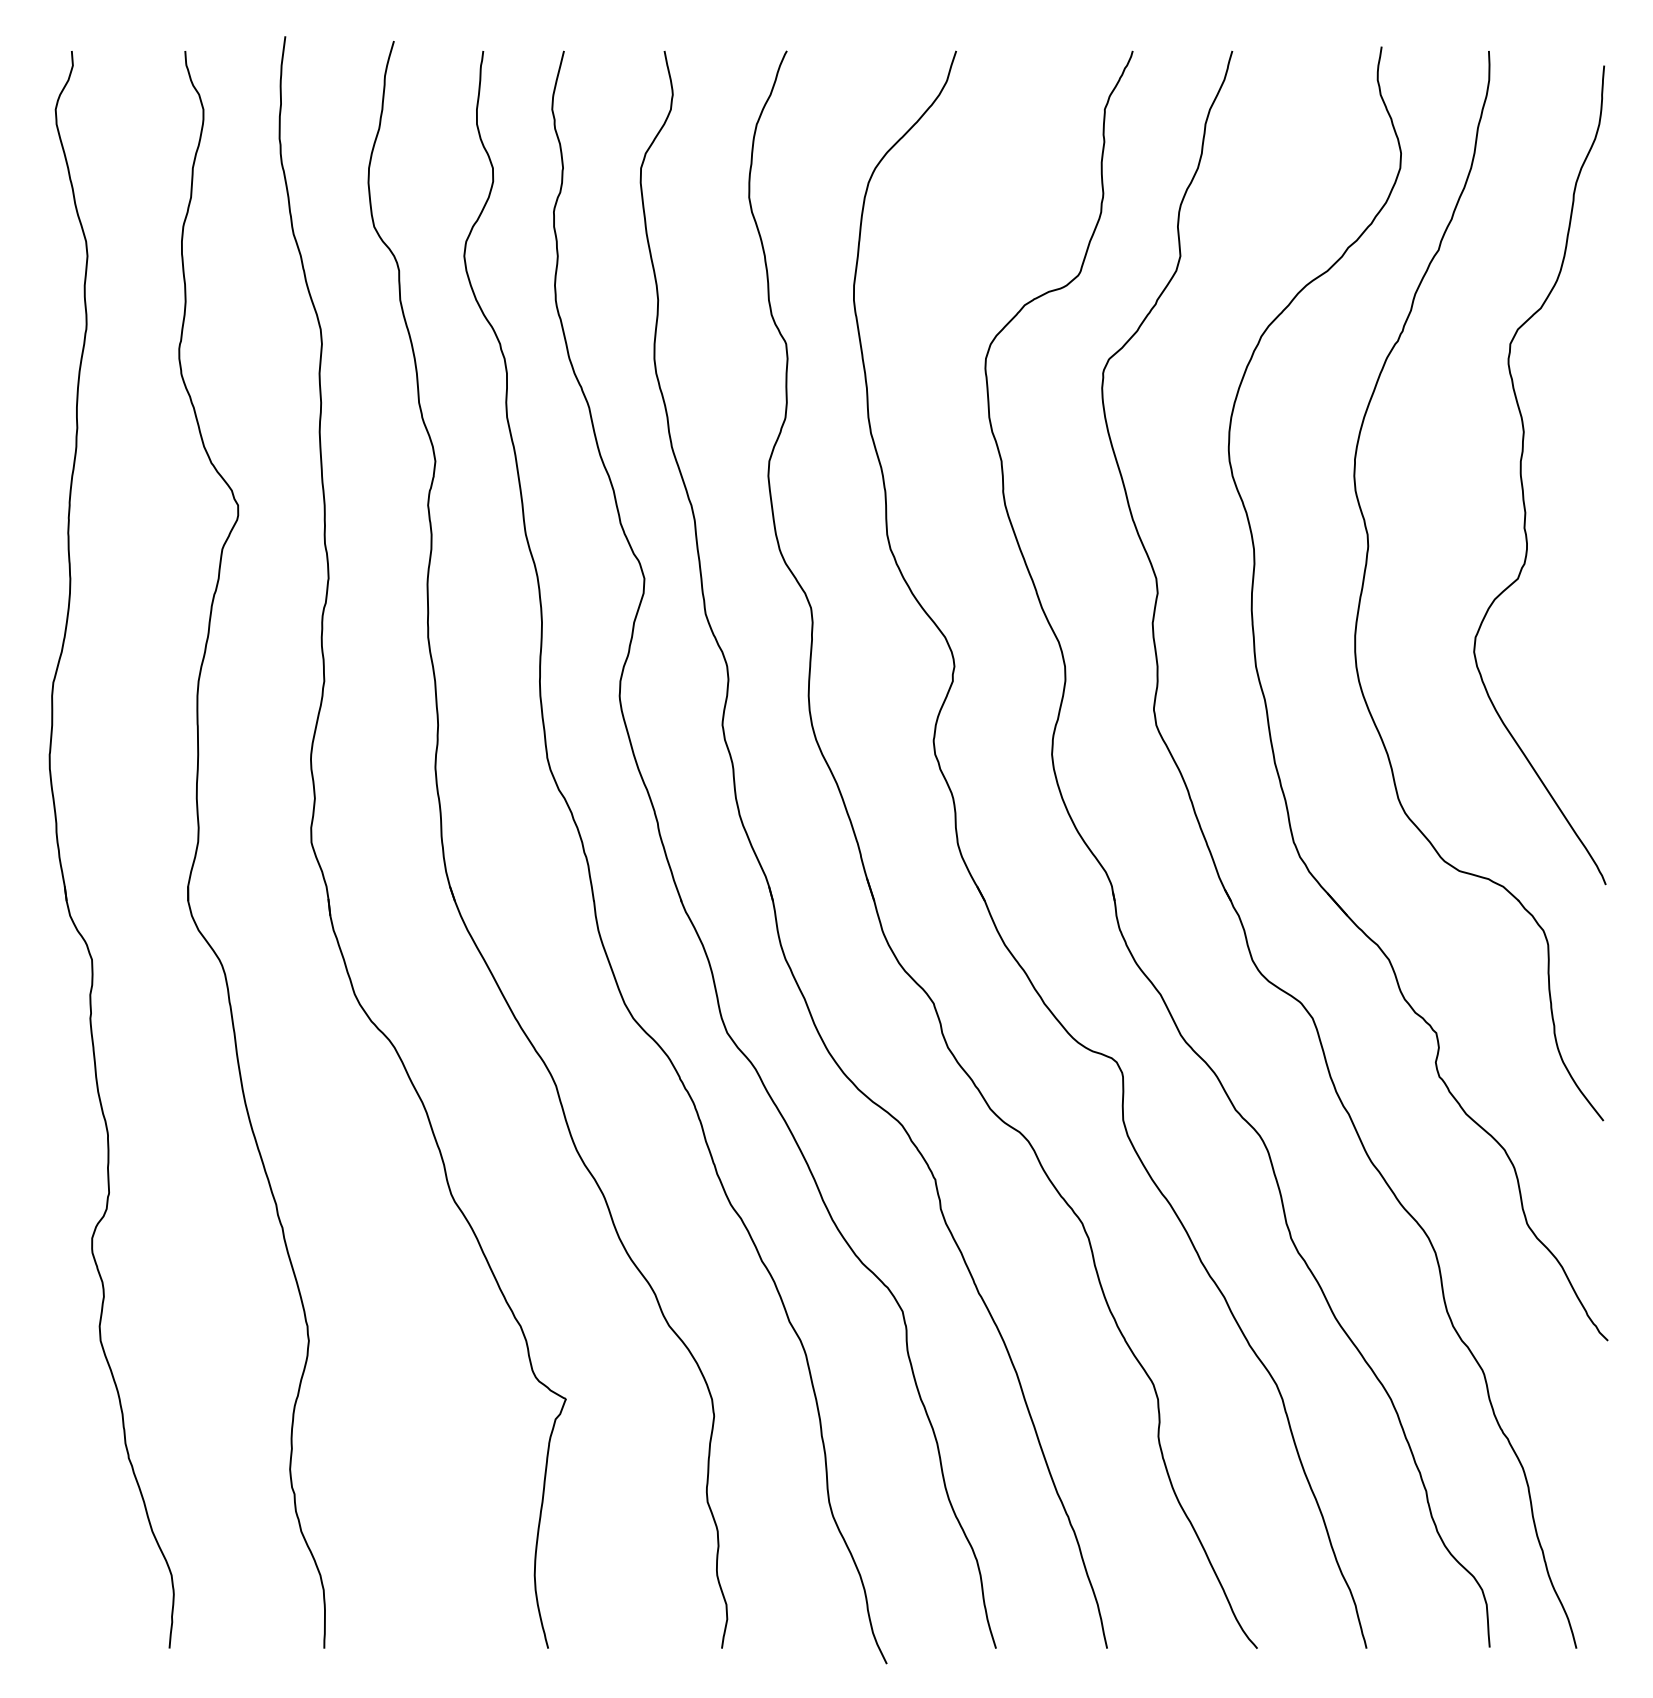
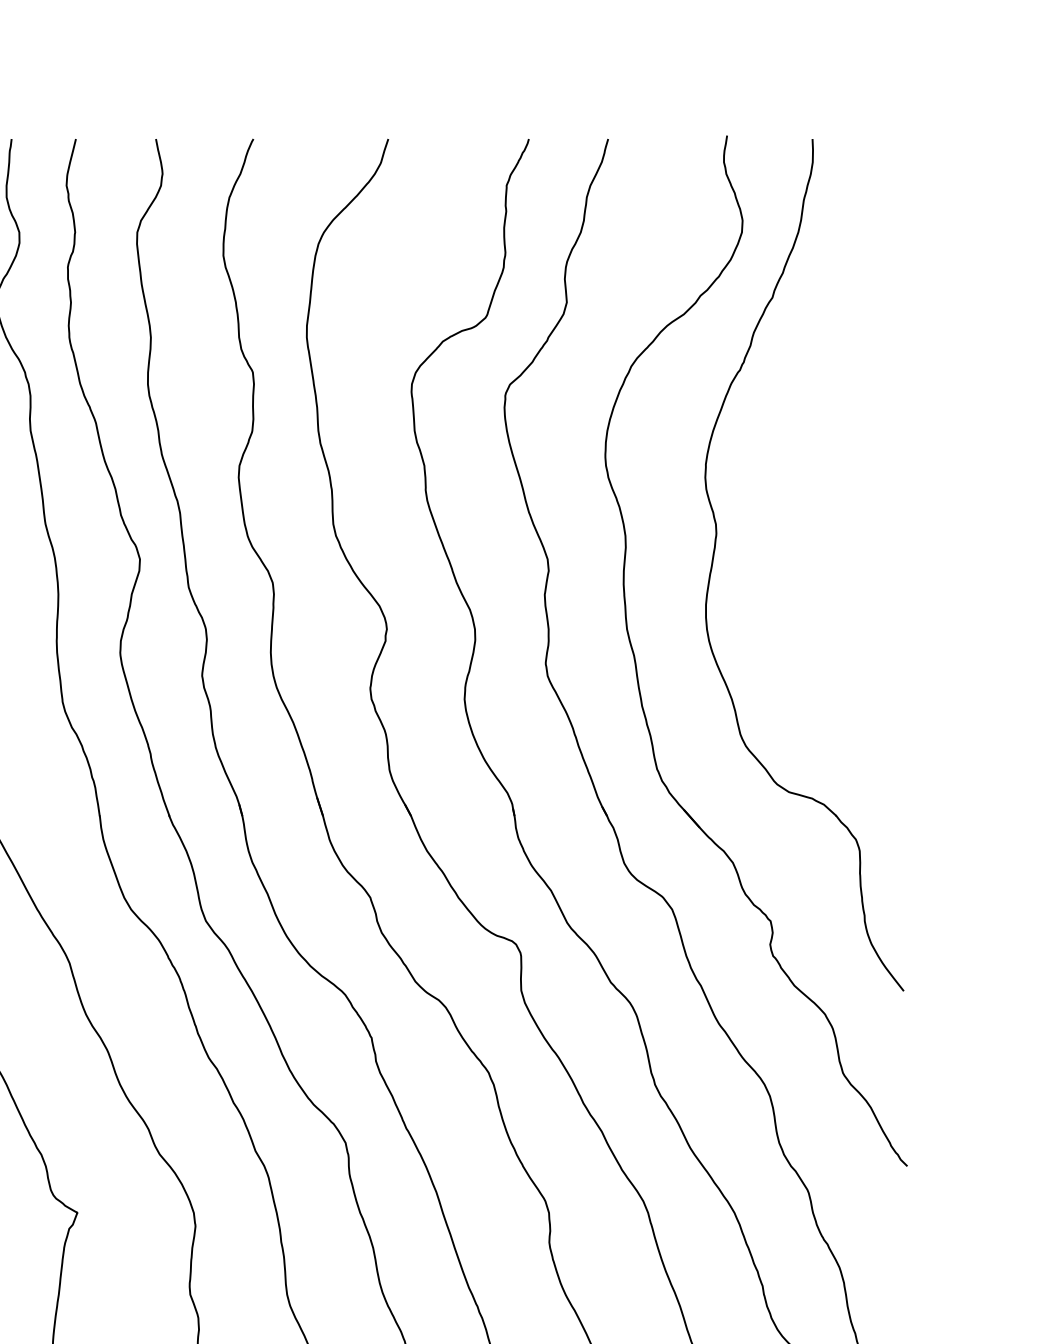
curve: (1522, 478) -> (839, 479), removed

